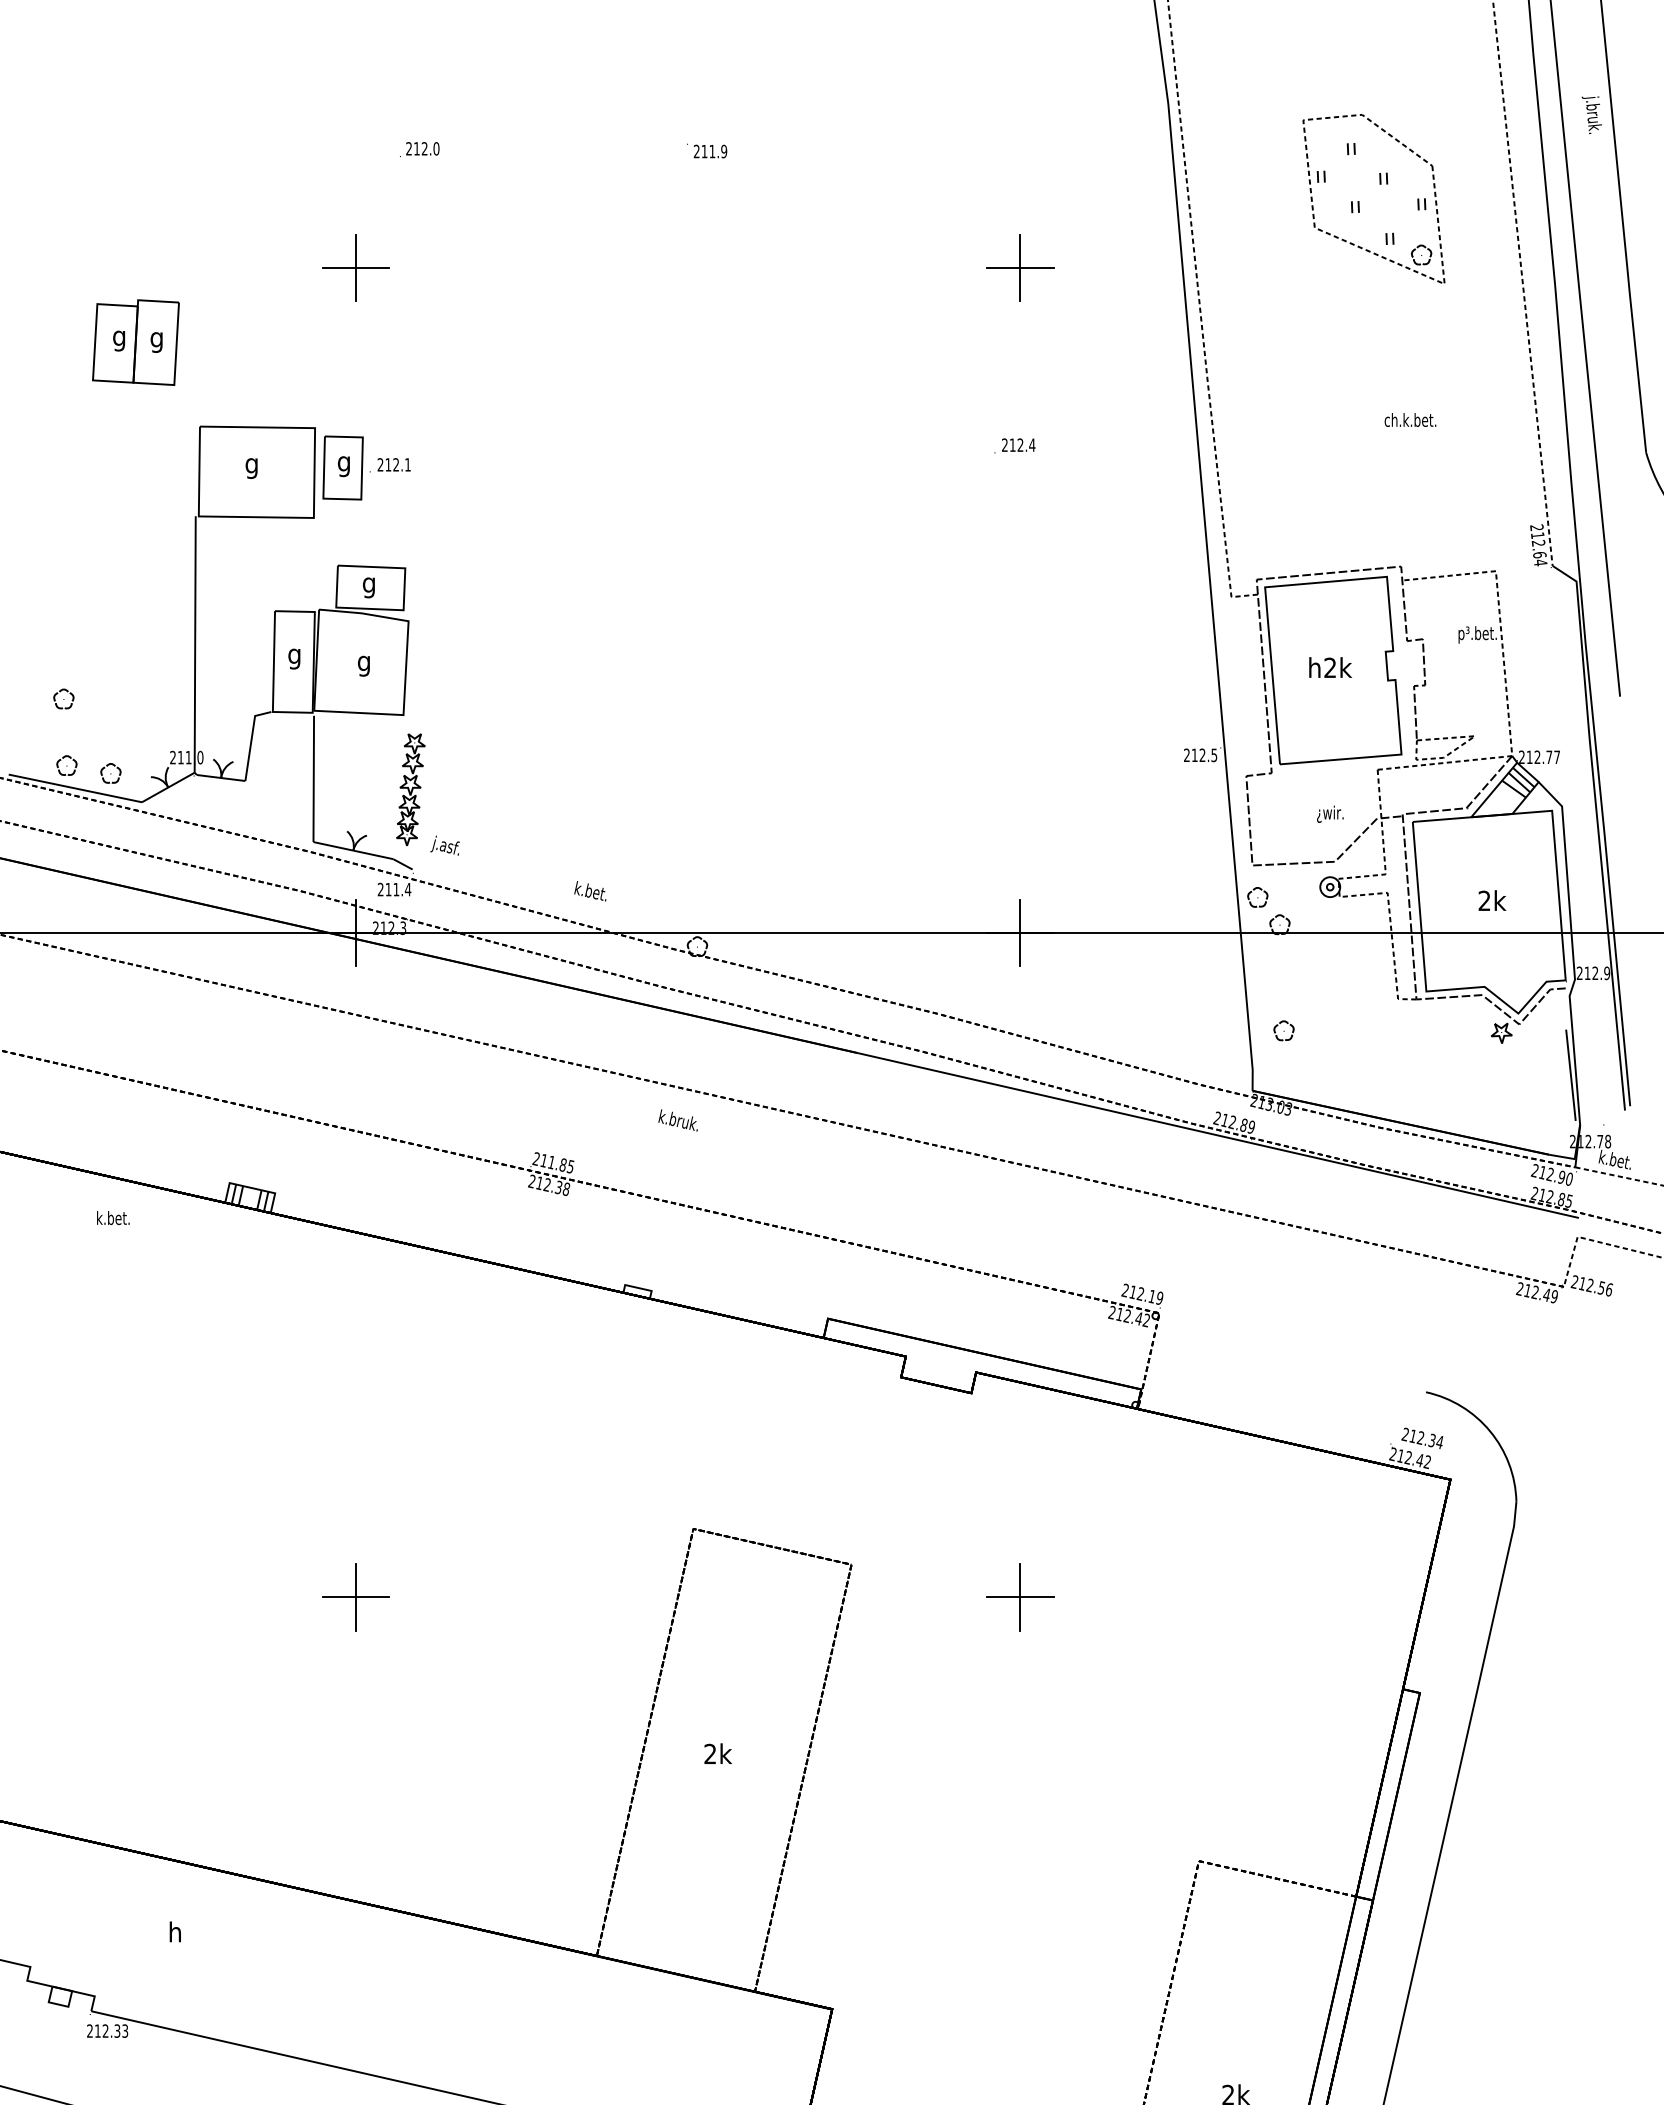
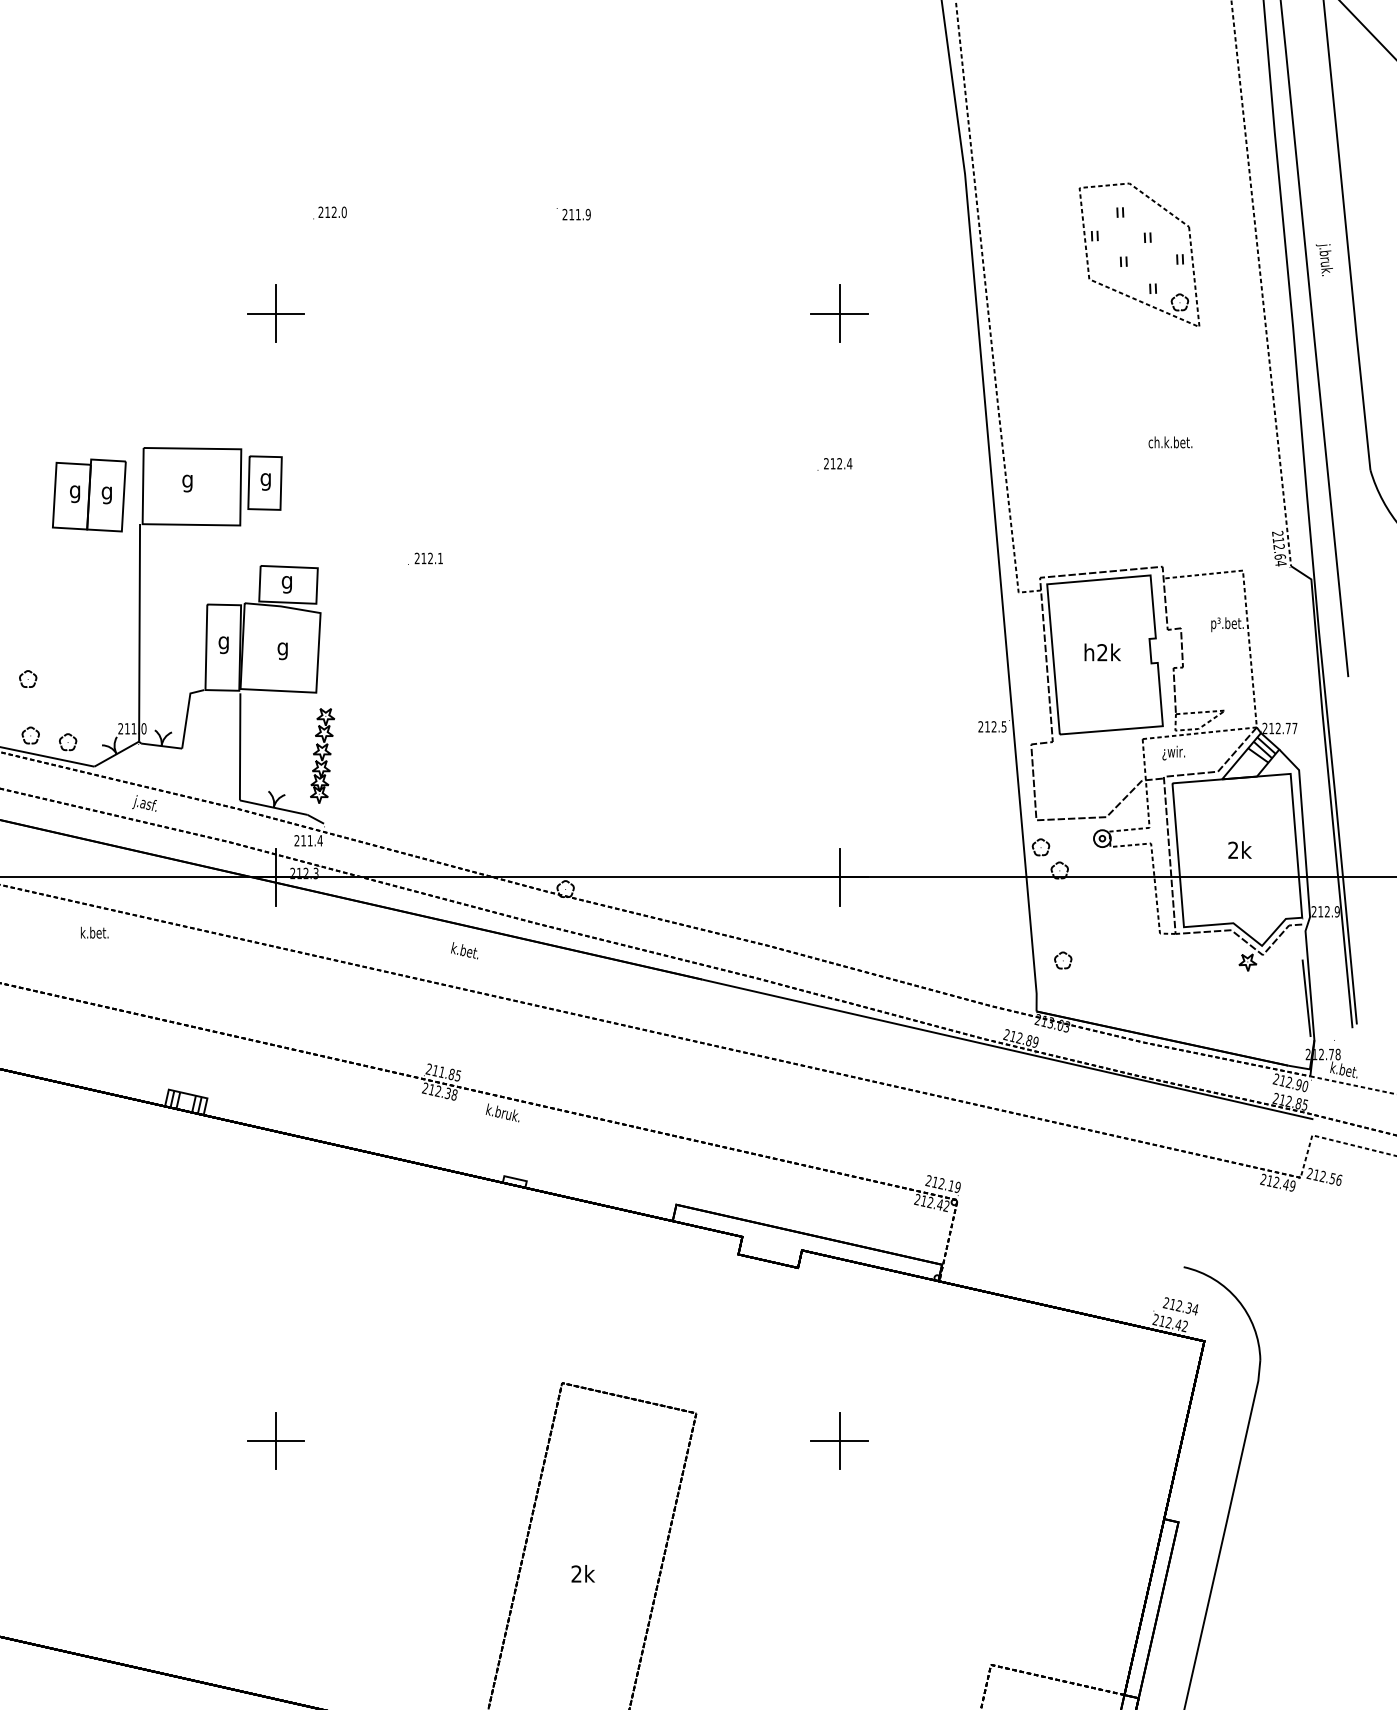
text: (1591, 114) -> (1324, 259), moved
part: (135, 342) -> (88, 495), moved
text: (389, 465) -> (424, 559), moved
text: (1330, 813) -> (1173, 752), moved
text: (444, 845) -> (144, 803), moved
text: (590, 891) -> (464, 950), moved
text: (677, 1120) -> (502, 1112), moved
text: (113, 1217) -> (94, 932), moved

